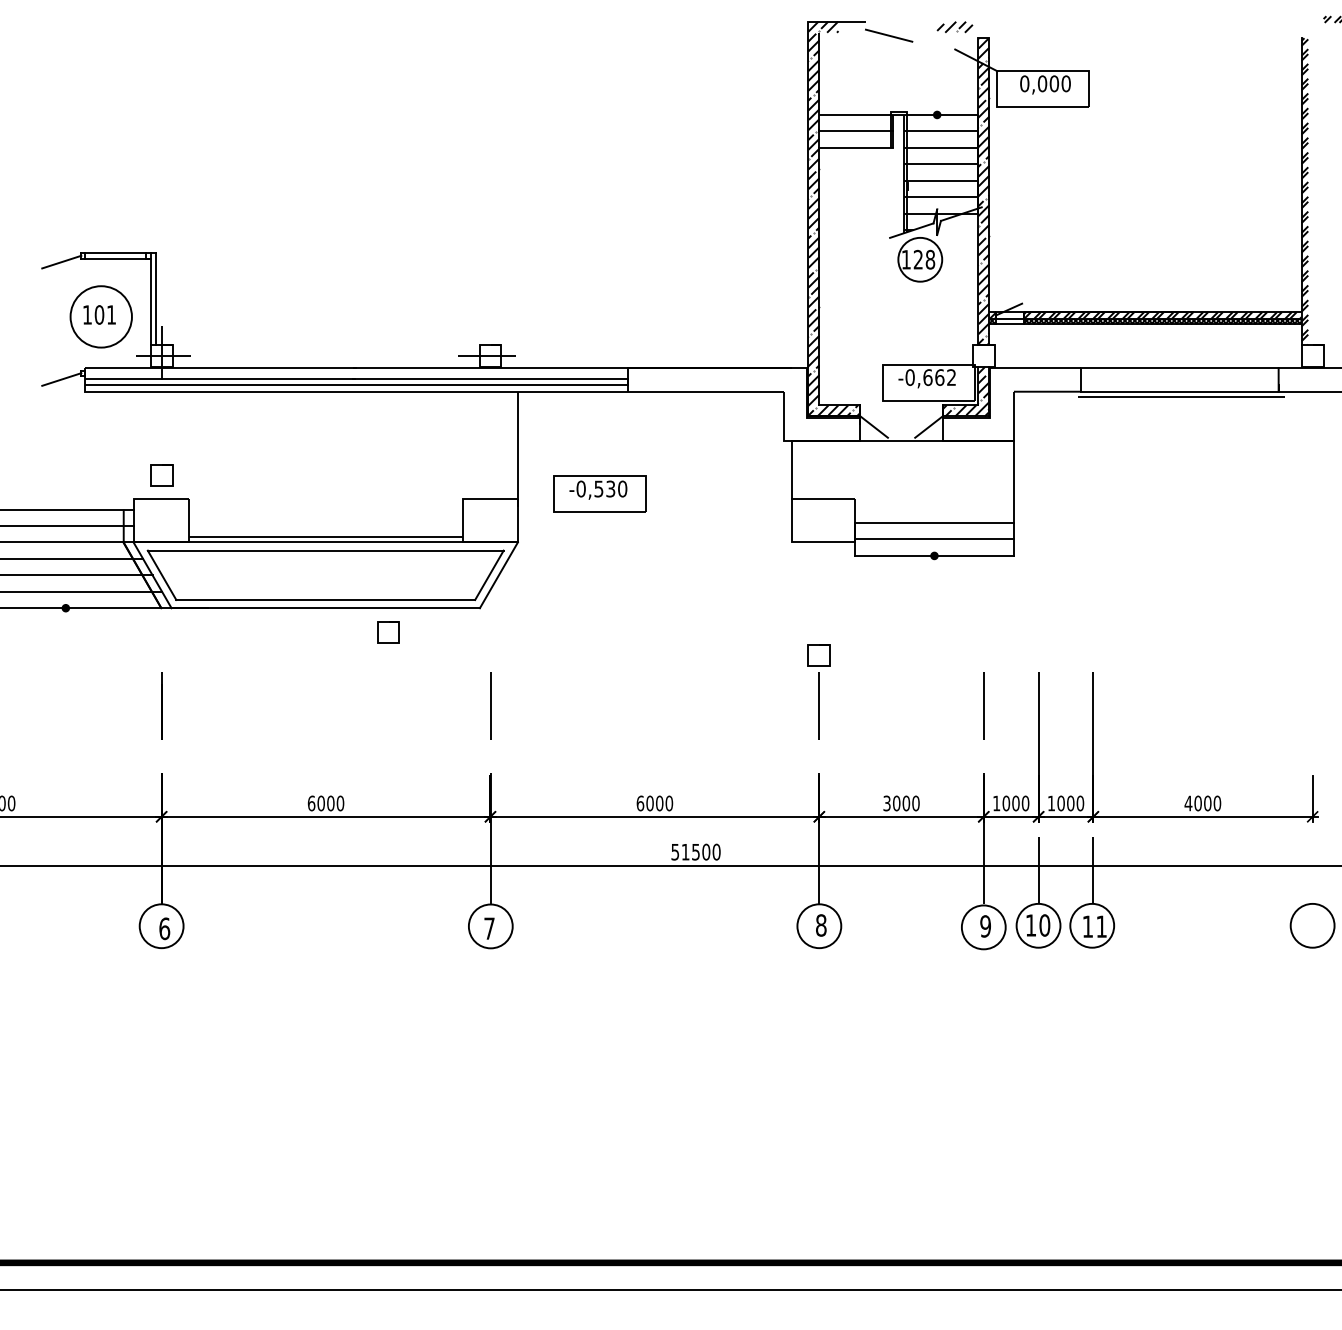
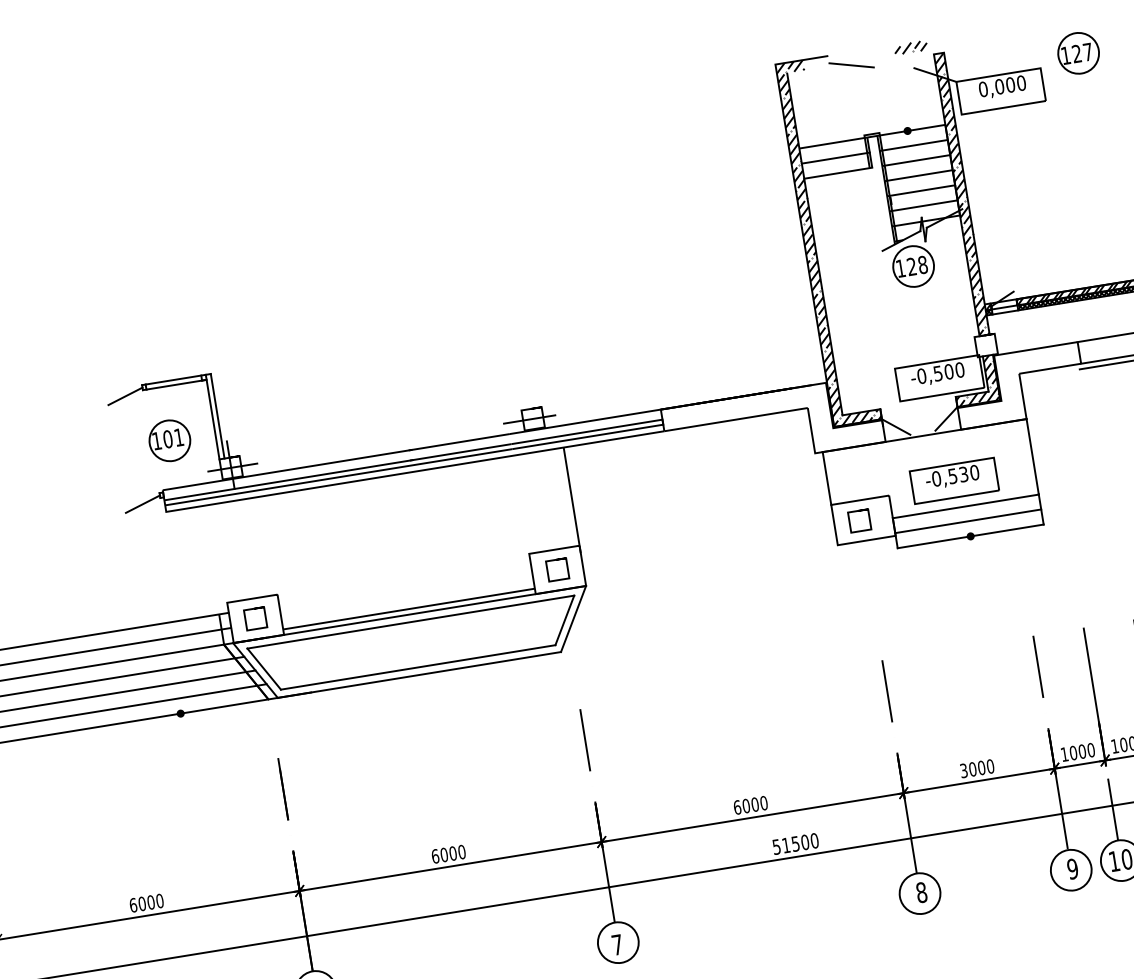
part: (1131, 61) -> (1078, 52), added
circle: (101, 316) -> (170, 440), size x0.71
text: (939, 377) -> (948, 371), -0,662 -> -0,500
curve: (161, 465) -> (254, 609), moved
part: (599, 493) -> (954, 480), moved
curve: (388, 622) -> (556, 560), moved
curve: (818, 645) -> (857, 511), moved

